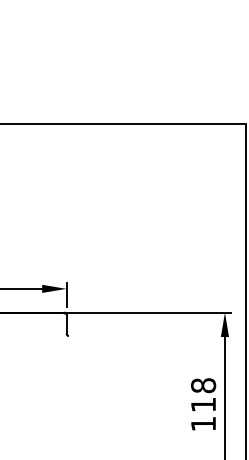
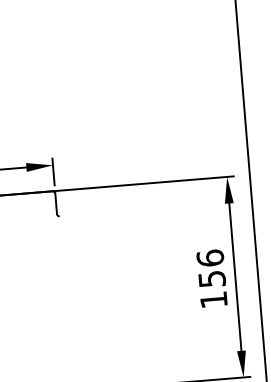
text: (203, 395) -> (211, 268), 118 -> 156

